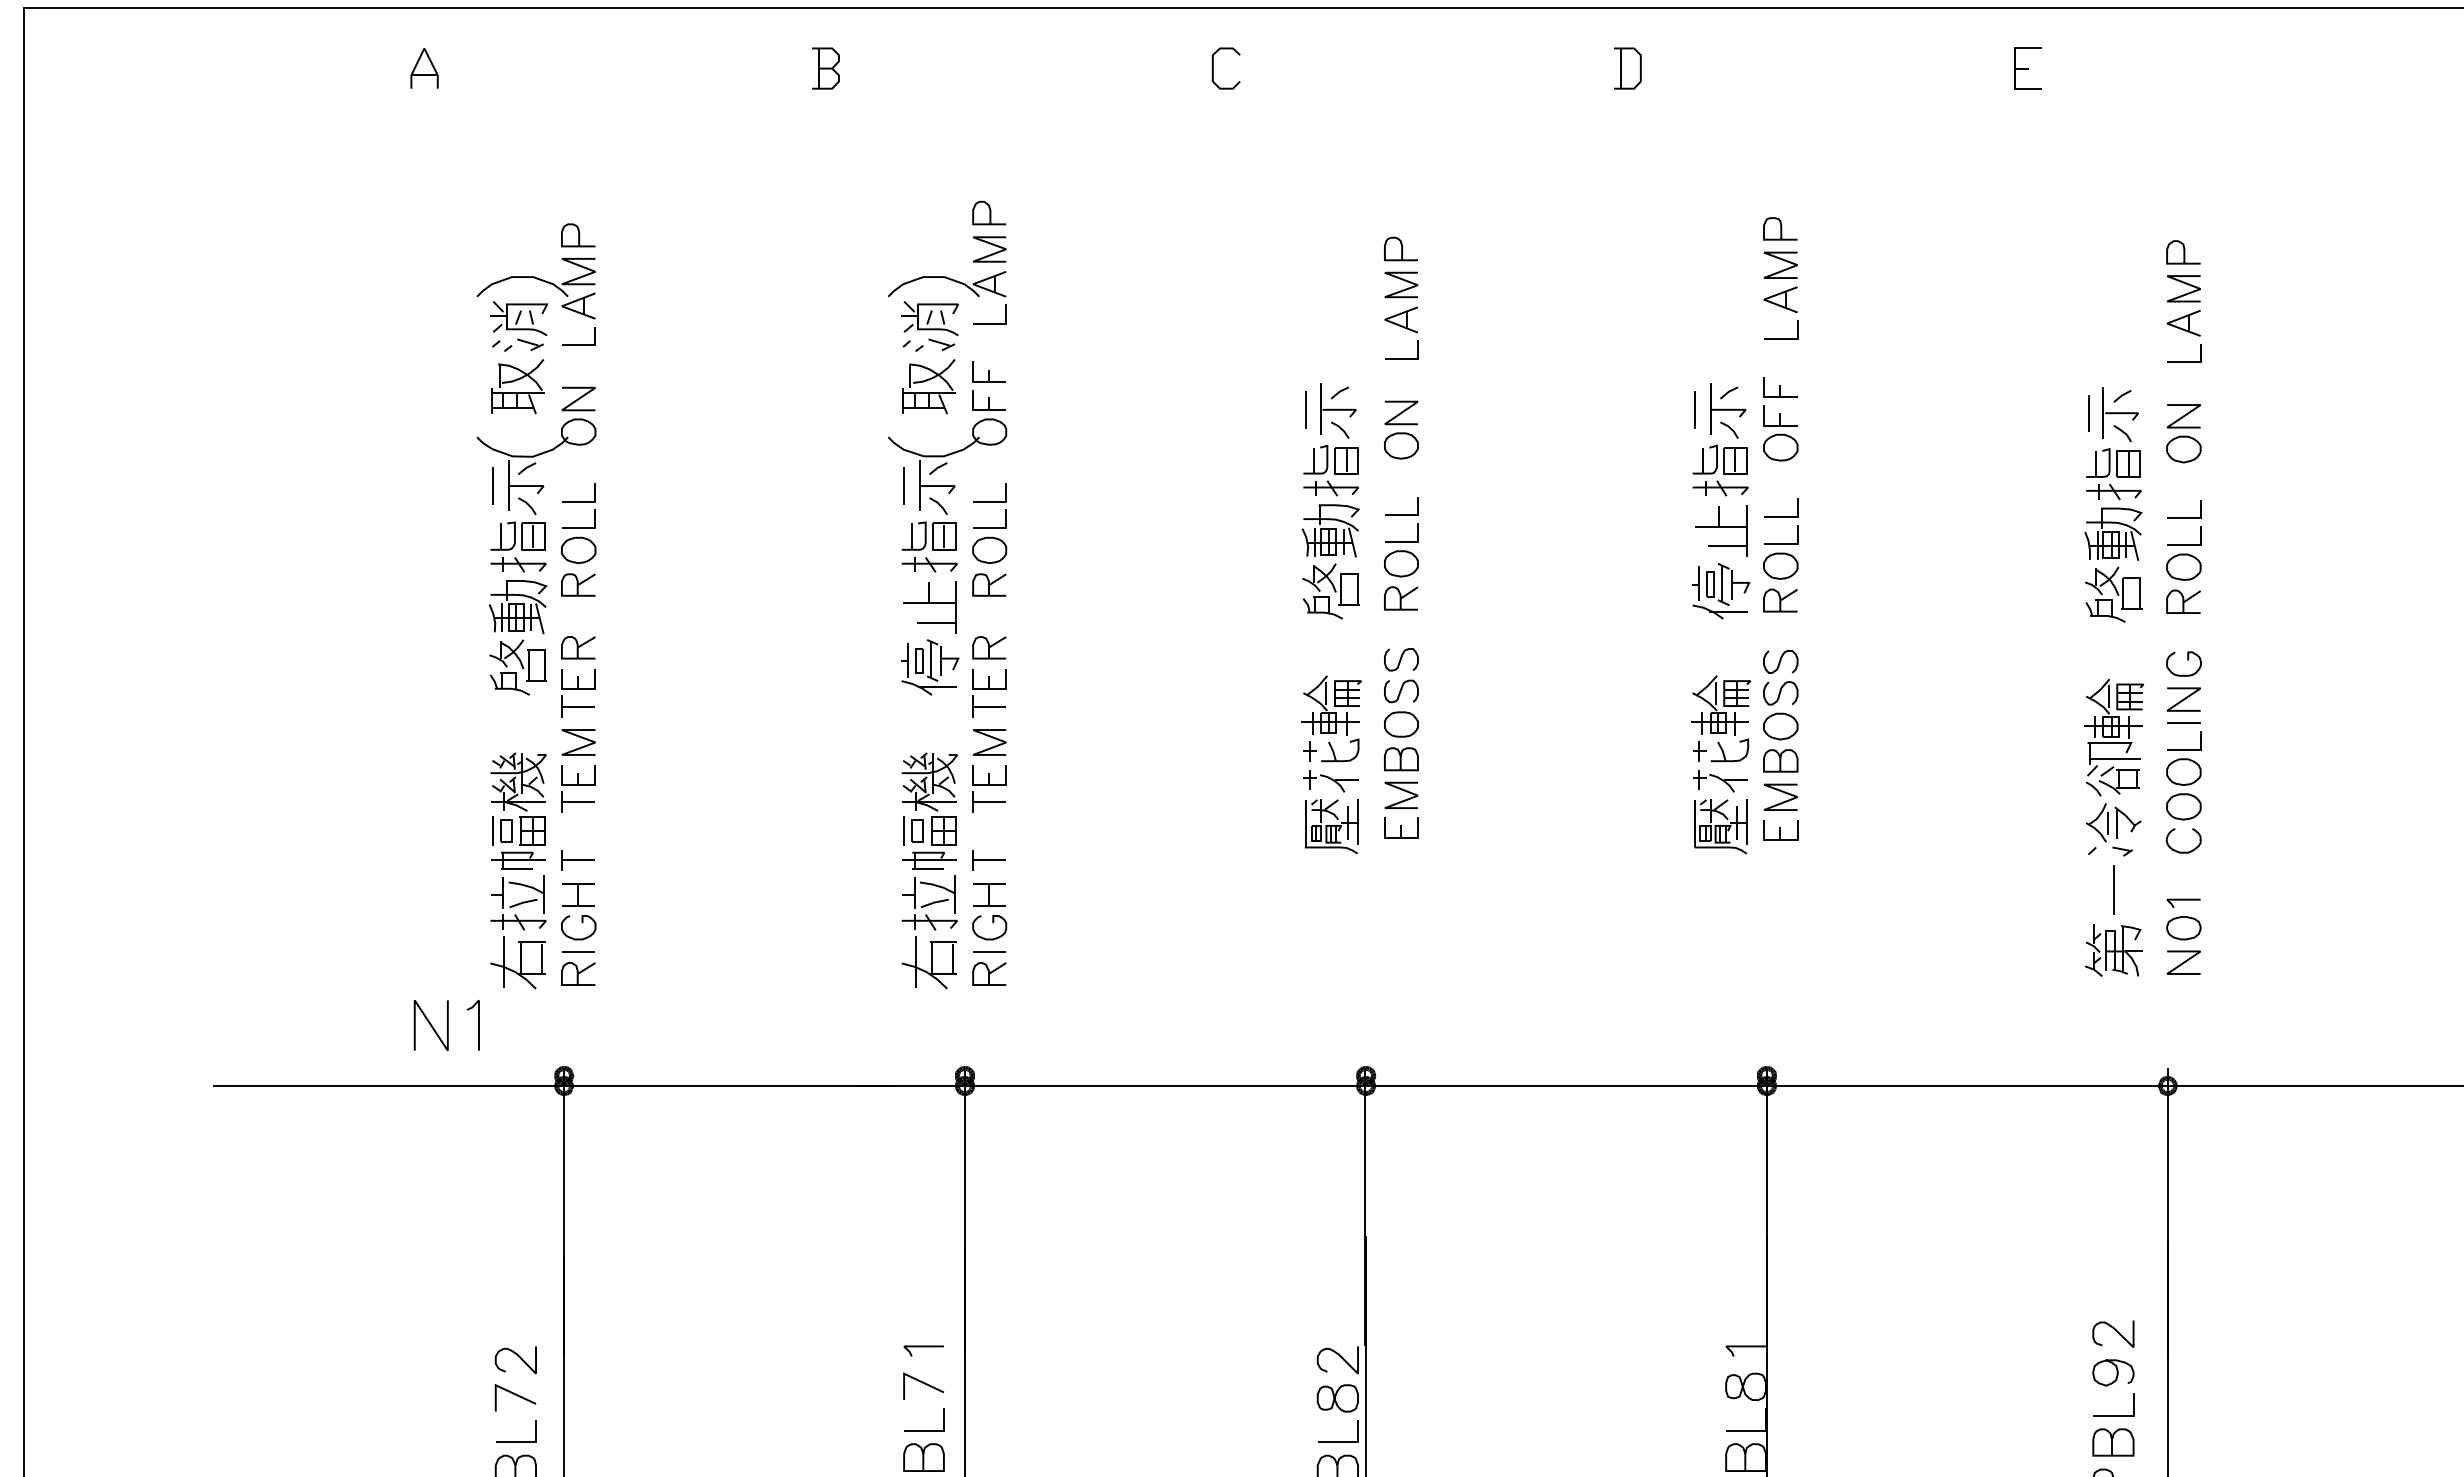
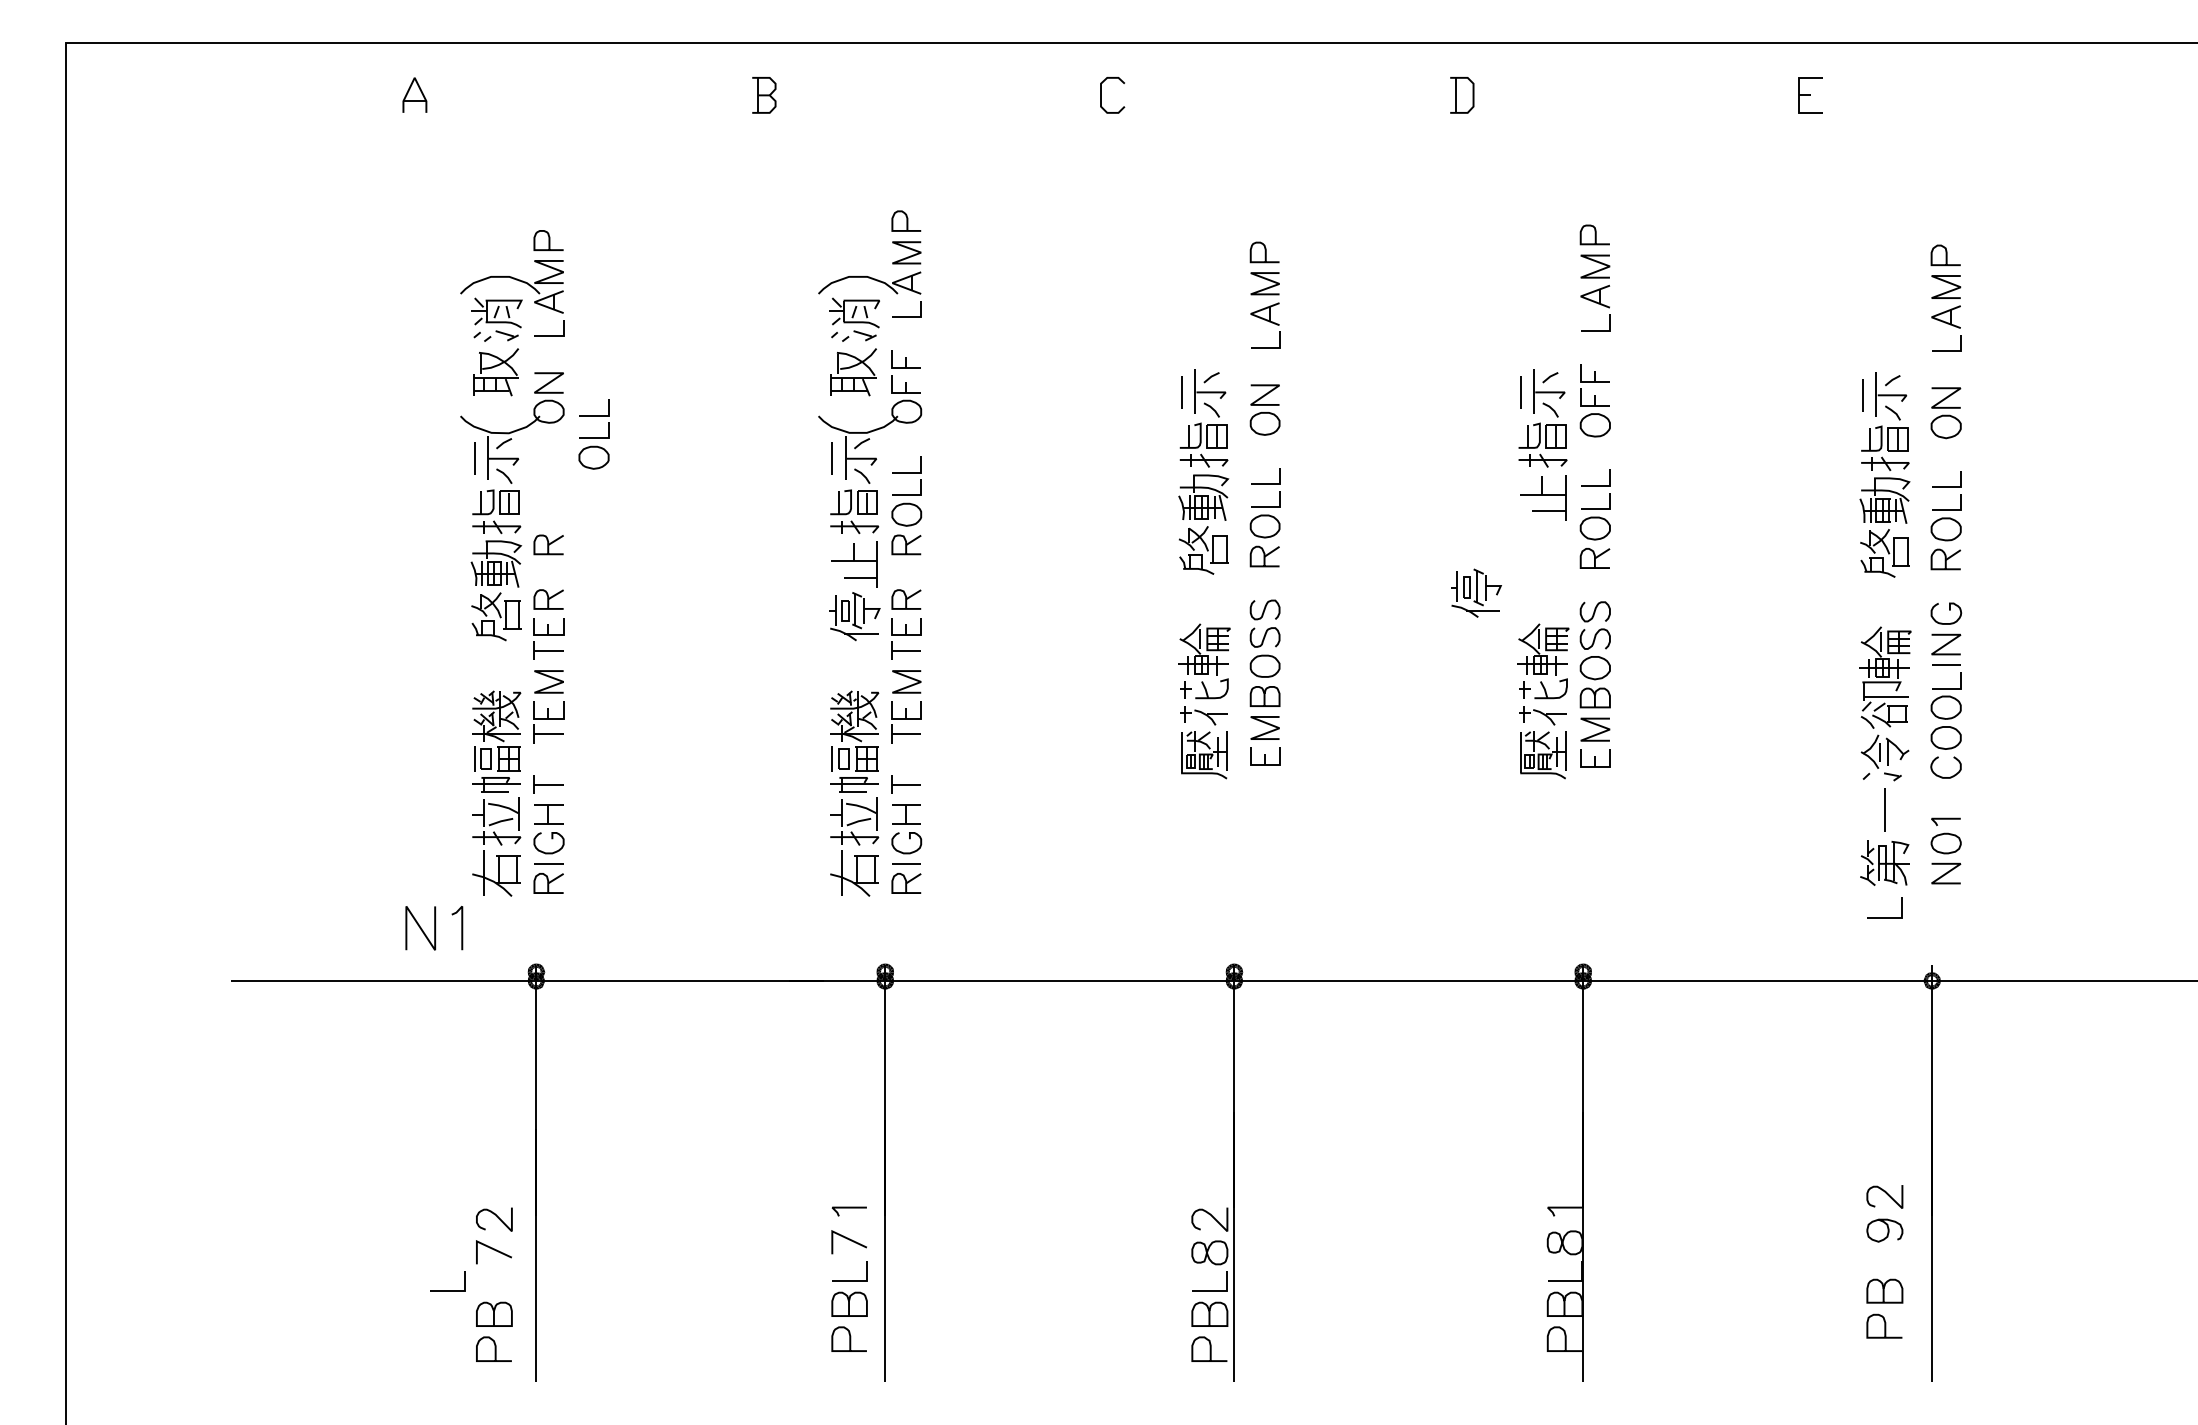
part: (578, 523) -> (593, 434), moved
part: (1721, 590) -> (1476, 592), moved
line: (2112, 1416) -> (1884, 917), moved
line: (516, 1441) -> (447, 1290), moved

